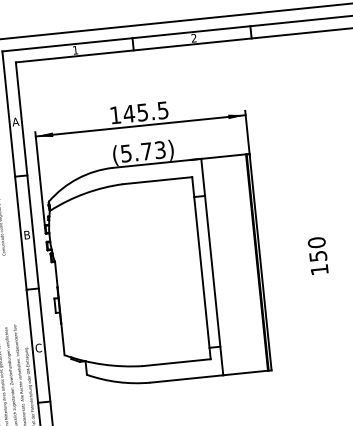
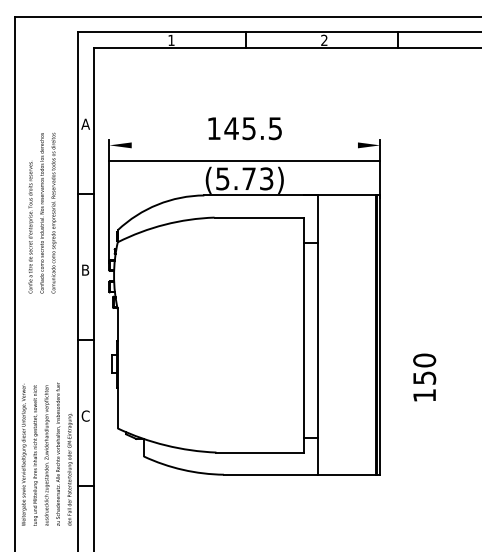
line: (140, 125) -> (244, 161), moved
text: (318, 255) -> (424, 377), moved

